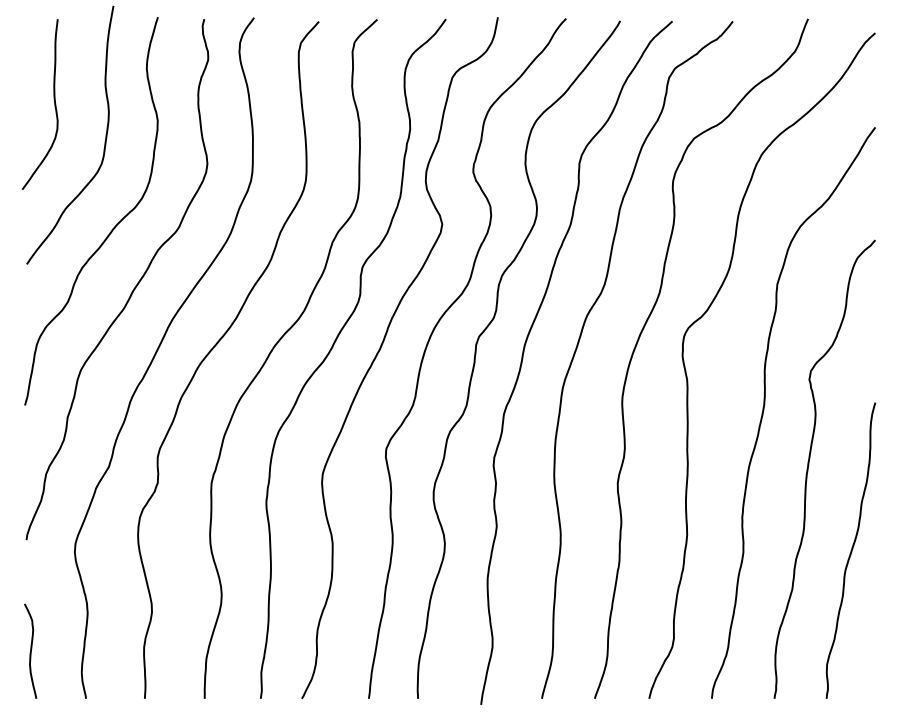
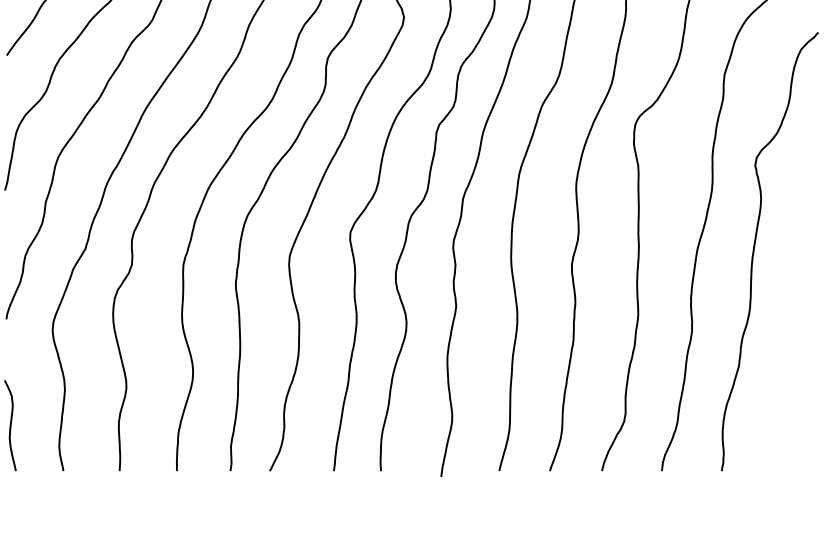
curve: (850, 550) -> (794, 329), removed

